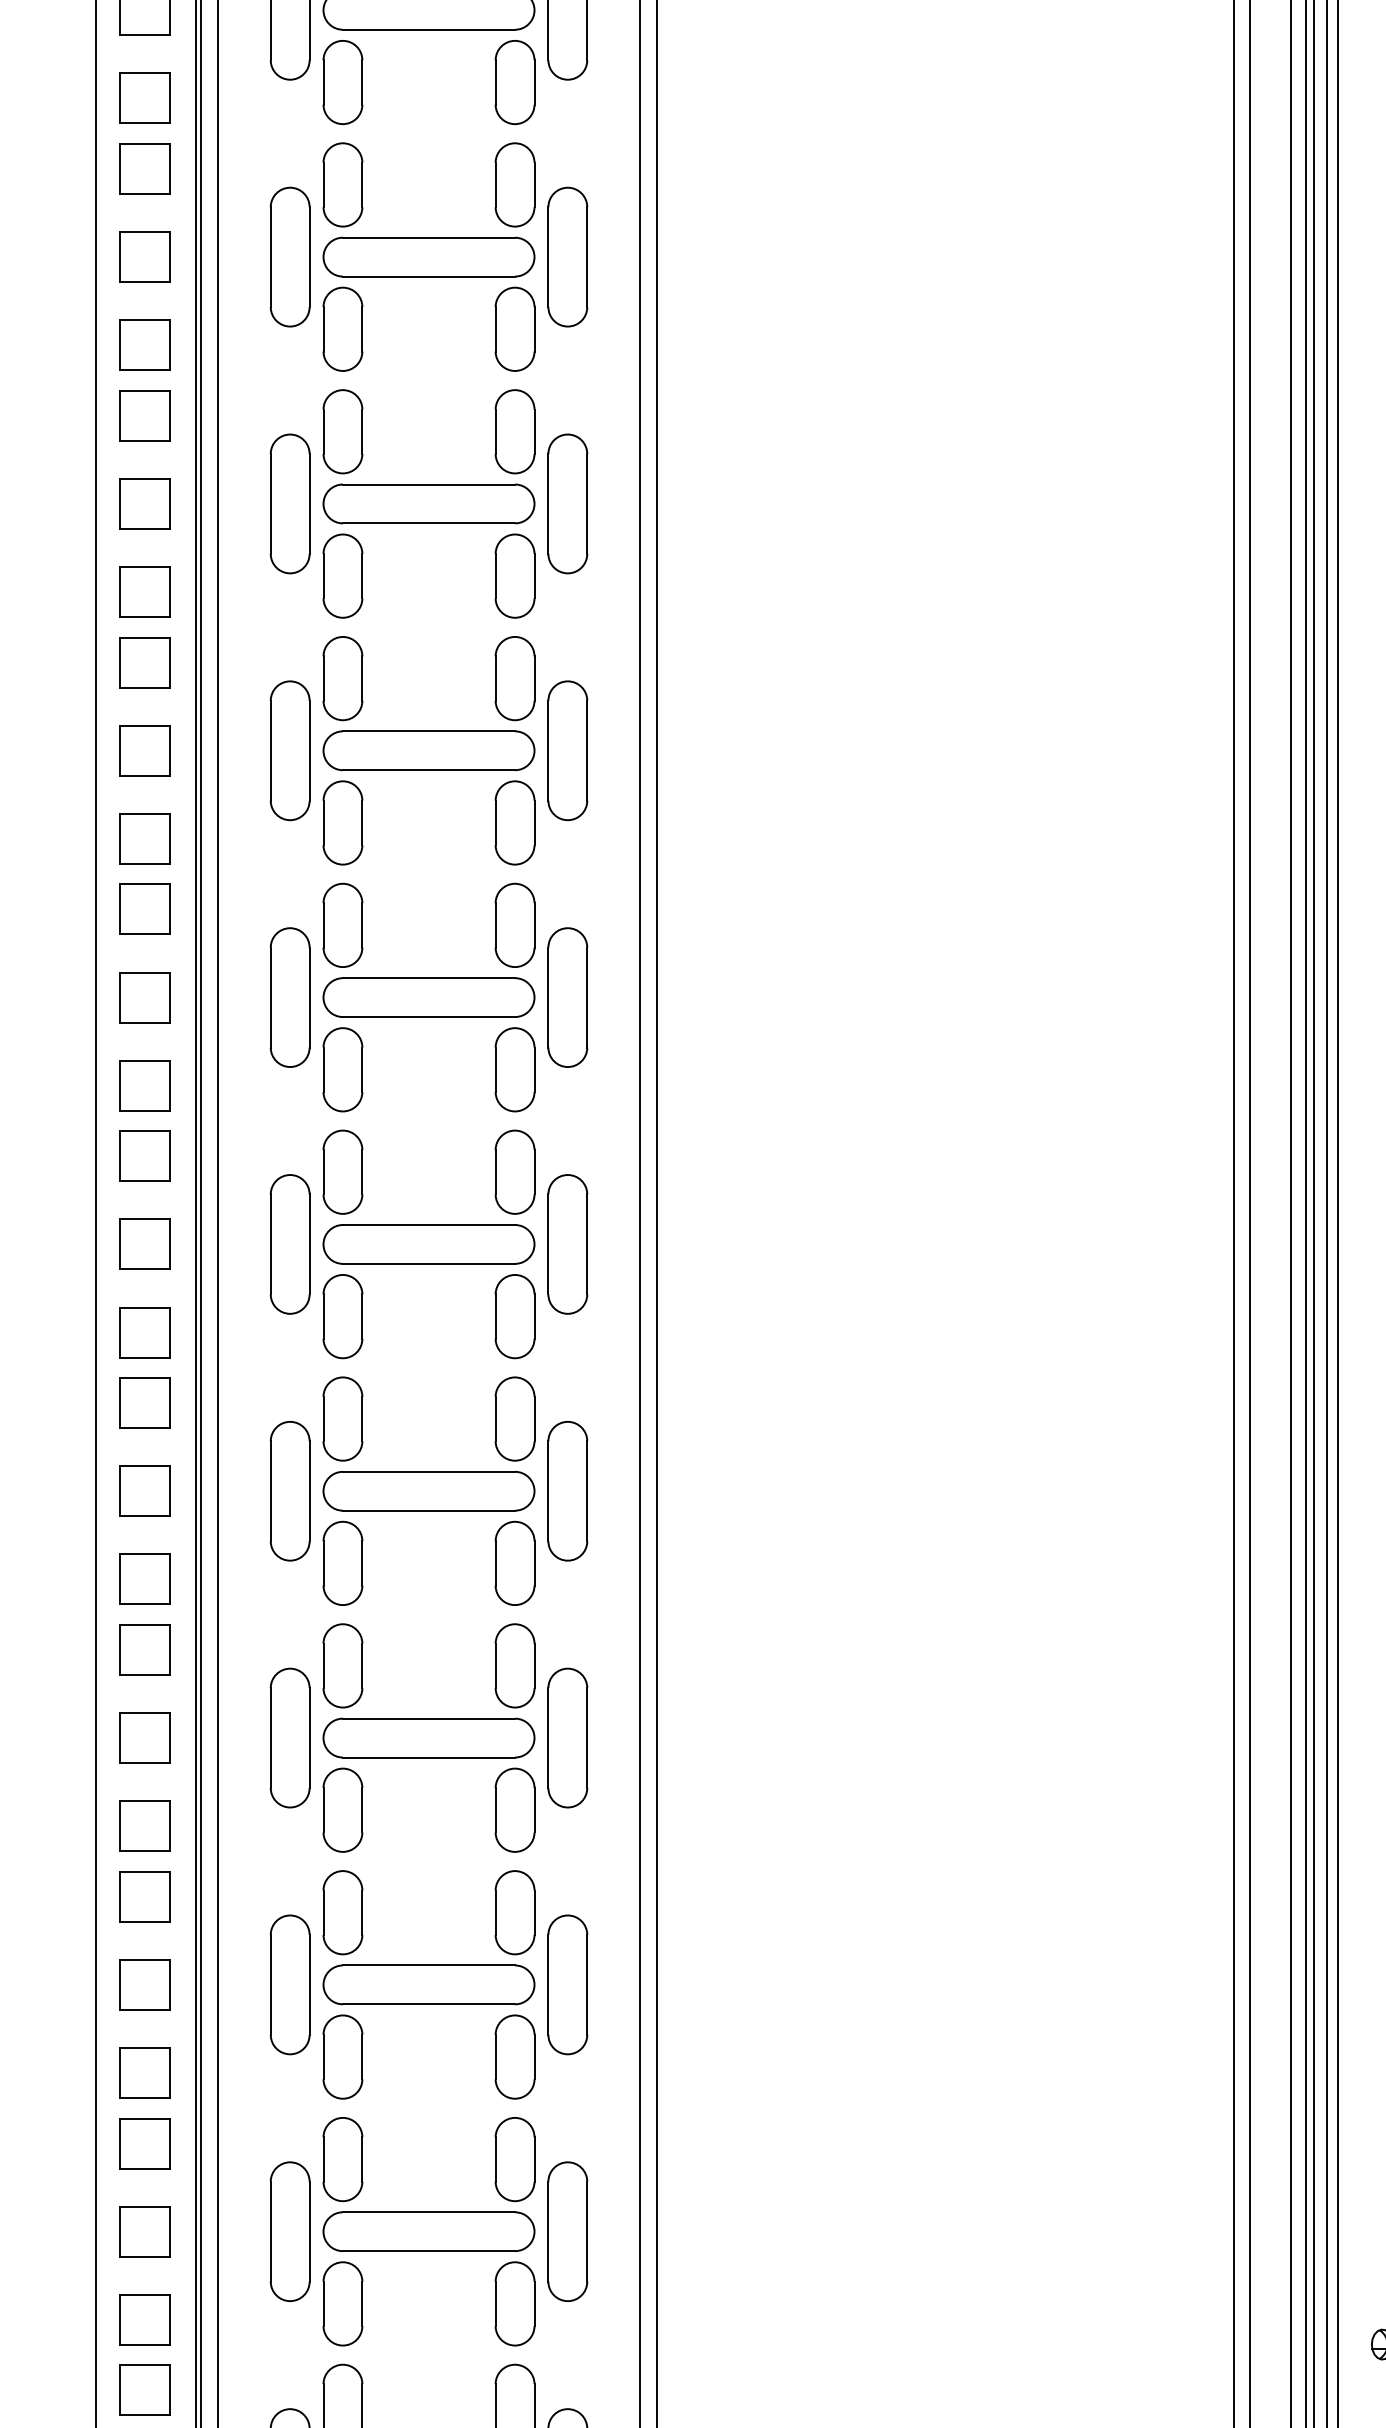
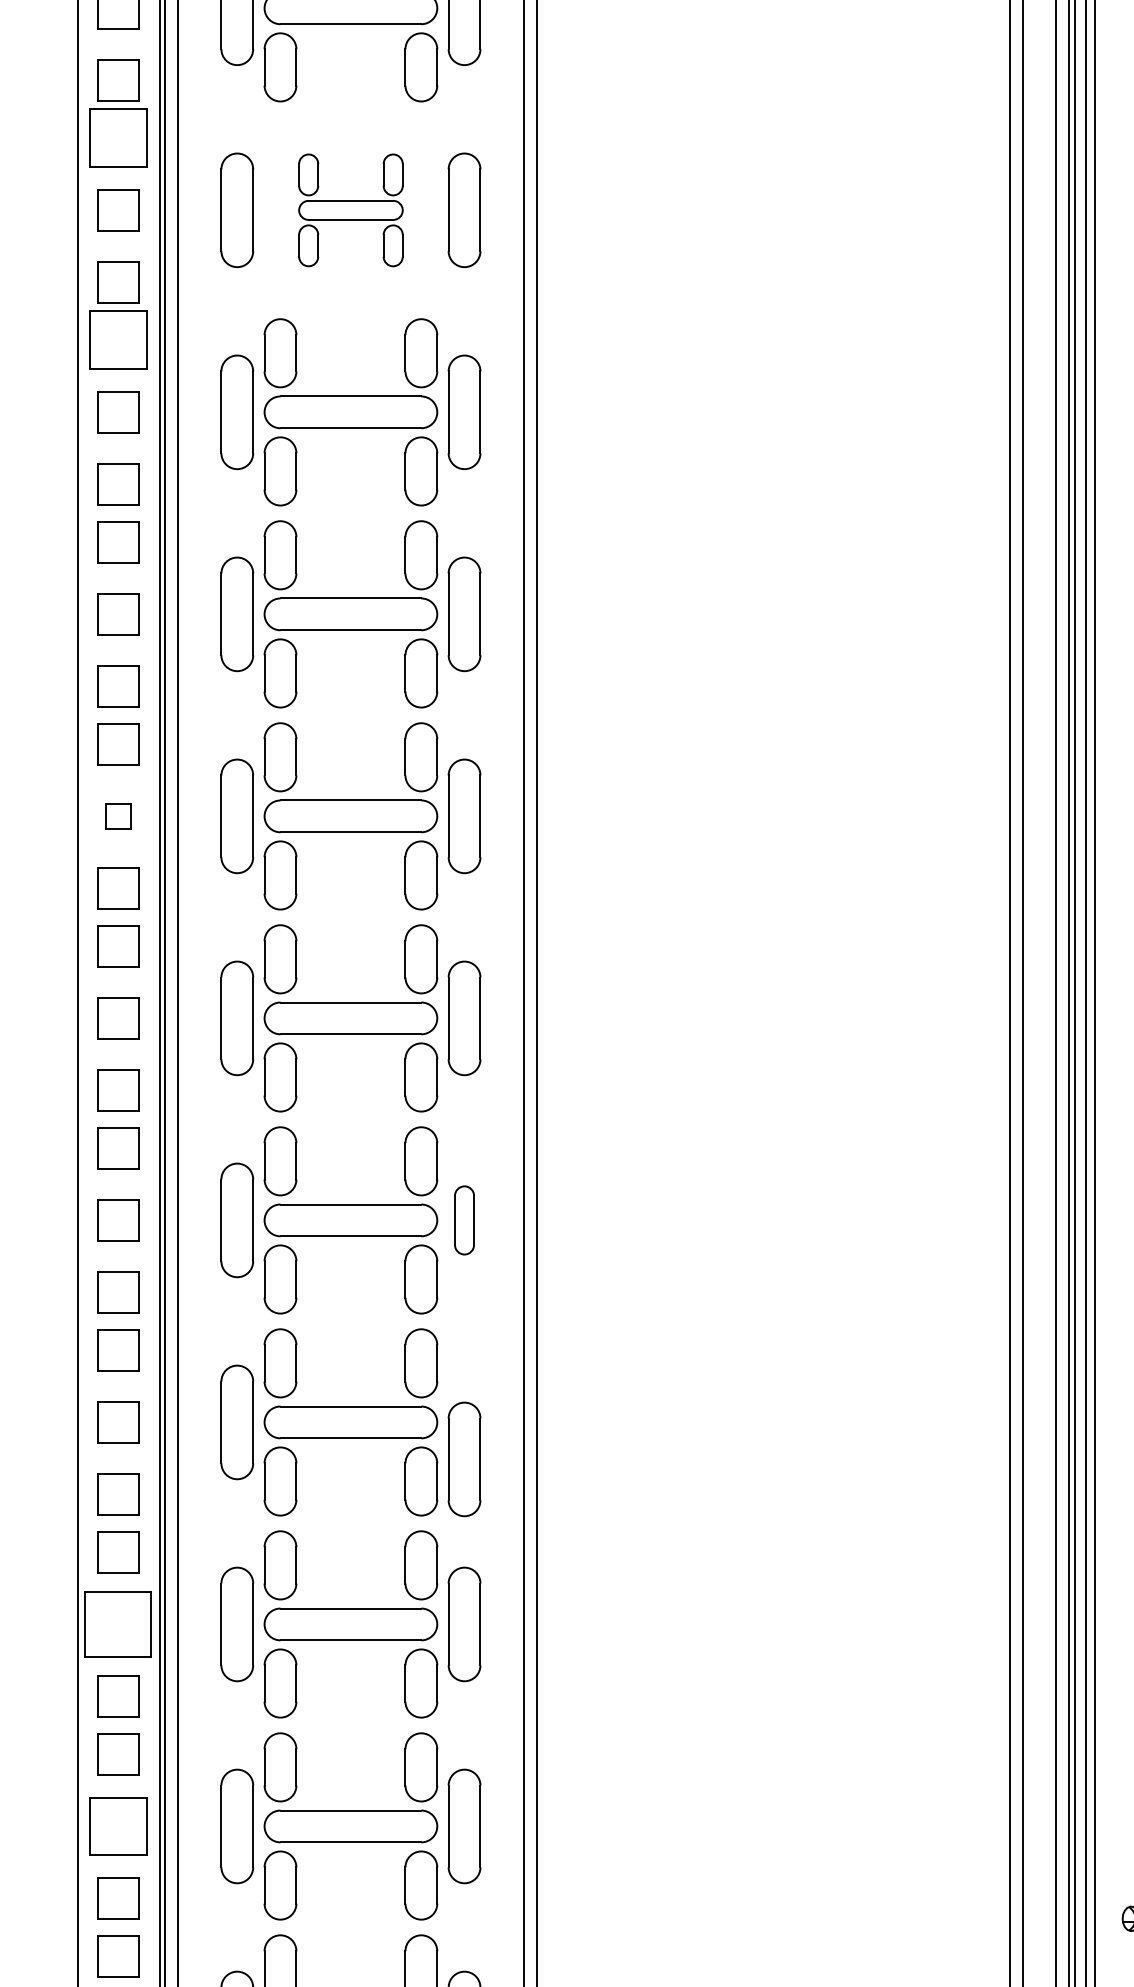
part: (145, 169) -> (118, 138), size x1.4
part: (428, 257) -> (350, 210), size x0.6
part: (145, 416) -> (118, 340), size x1.4
part: (145, 997) -> (118, 816), size x0.6
part: (567, 1491) -> (464, 1220), size x0.6
part: (567, 1738) -> (464, 1459), moved
part: (145, 1984) -> (118, 1624), size x1.6
part: (145, 2231) -> (118, 1826), size x1.4

